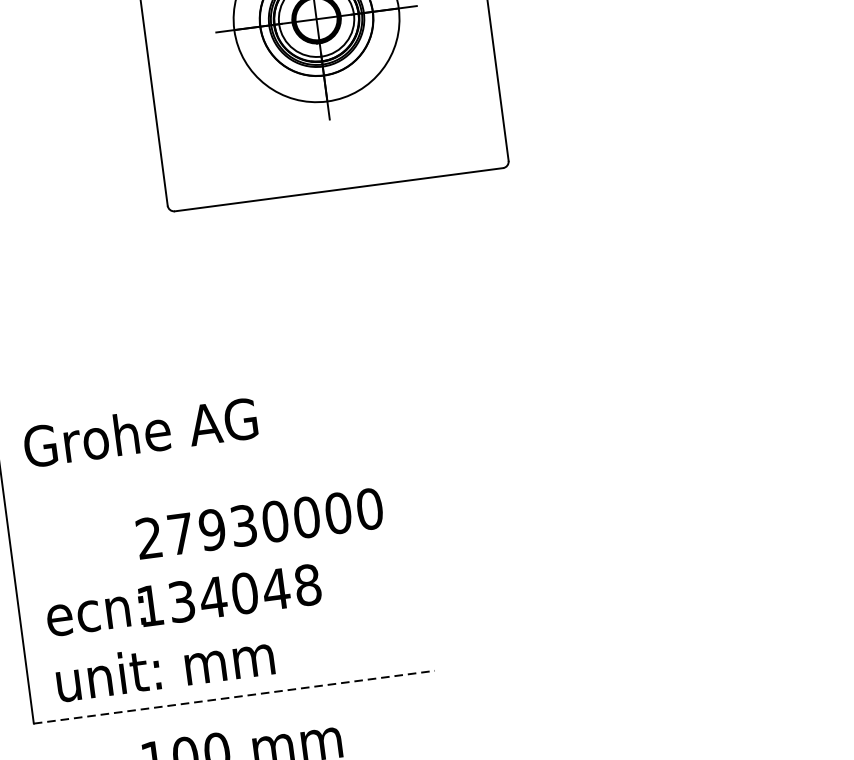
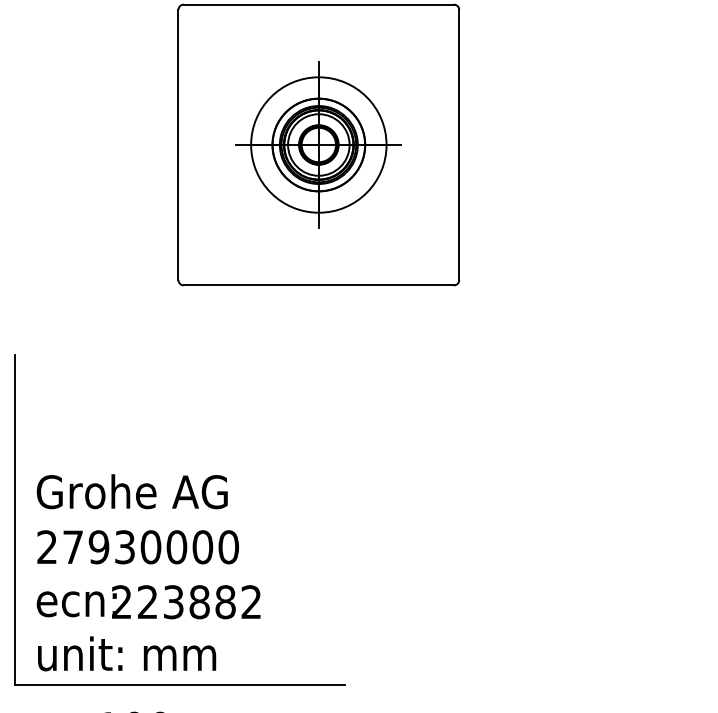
text: (139, 432) -> (131, 491), moved
text: (259, 524) -> (137, 547), moved
text: (228, 595) -> (186, 602), 134048 -> 223882
line: (234, 697) -> (180, 685), dashed -> solid

